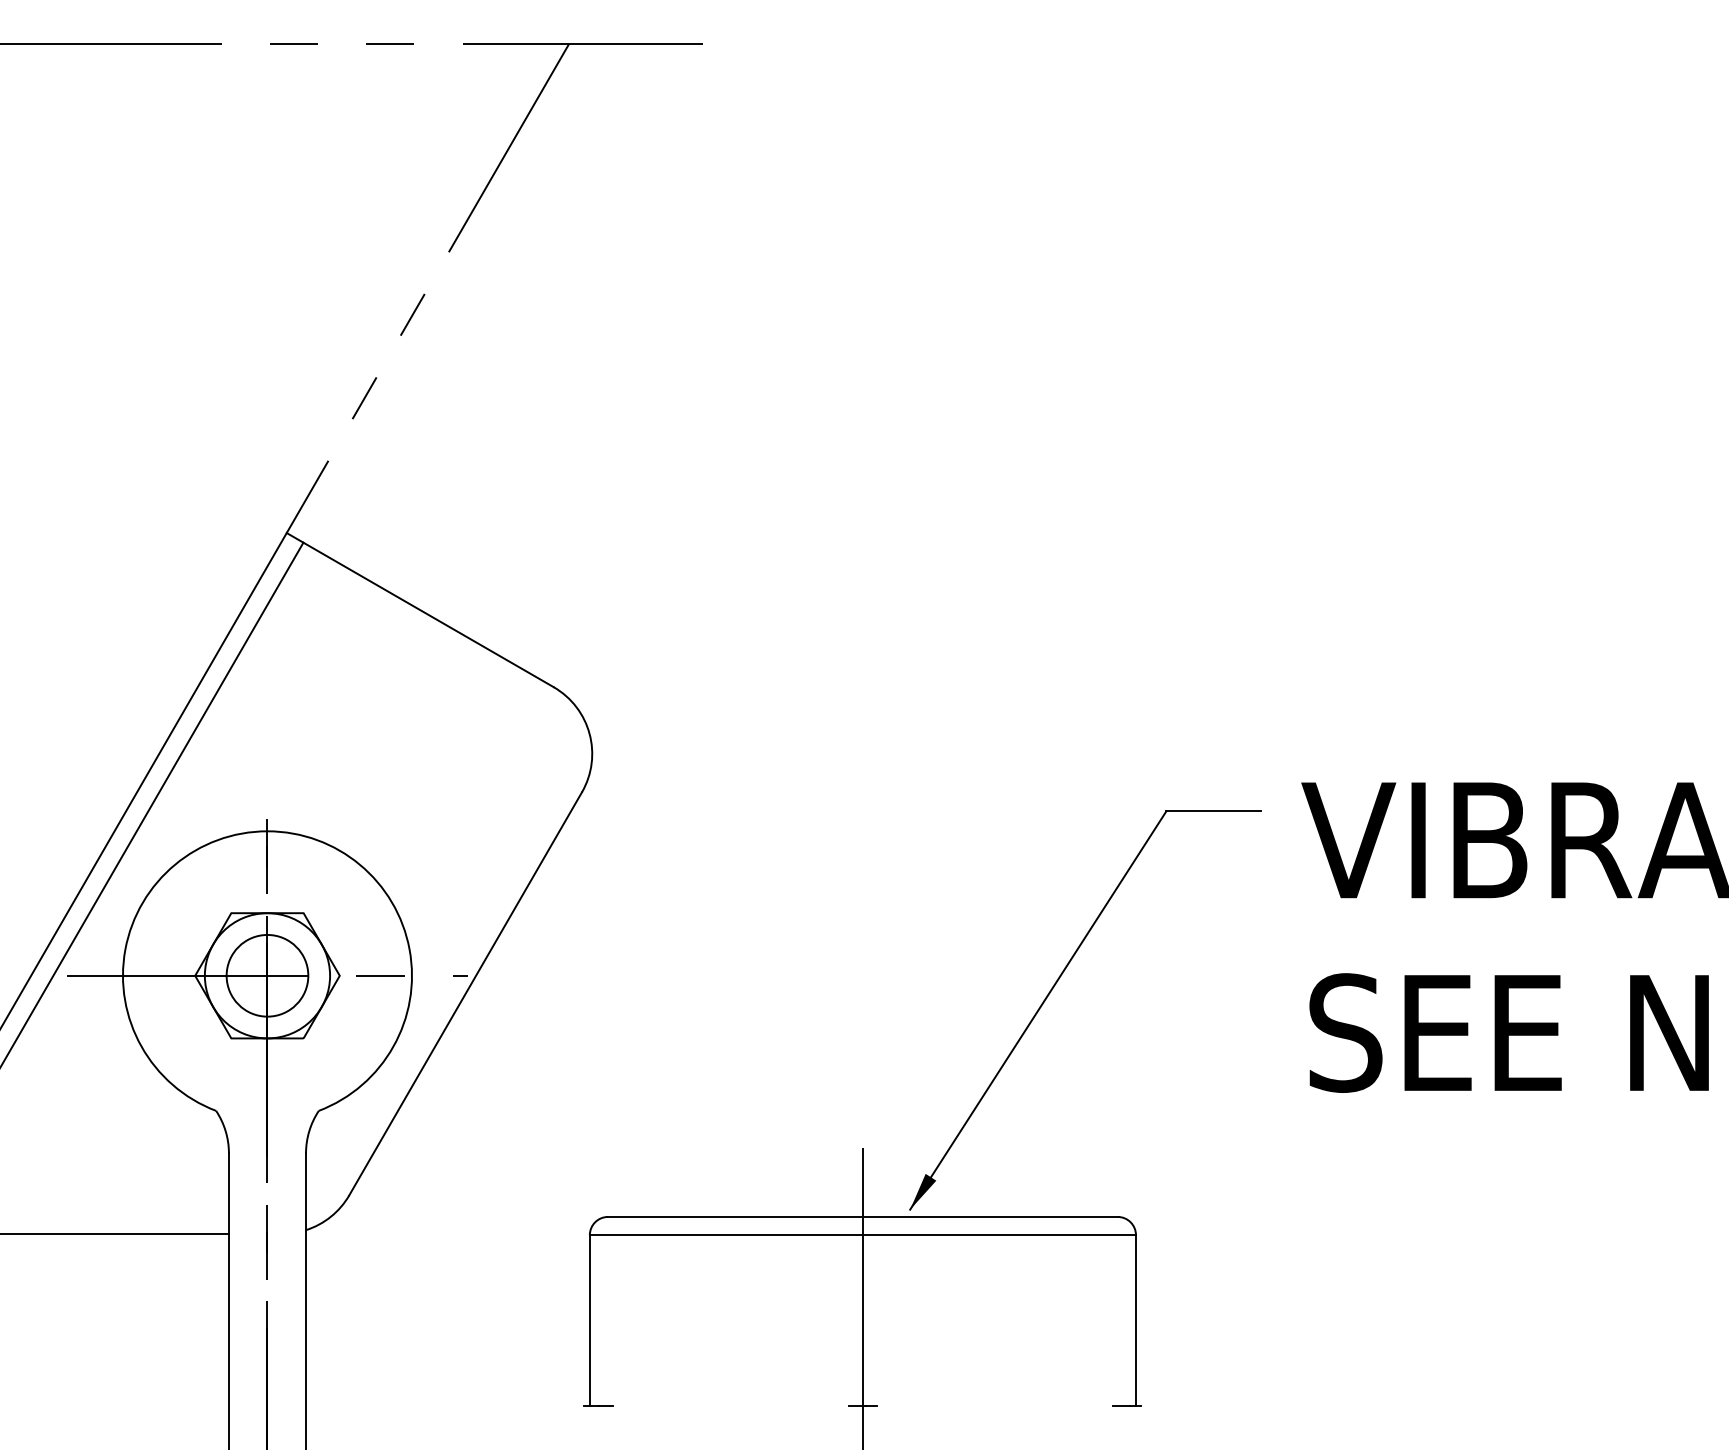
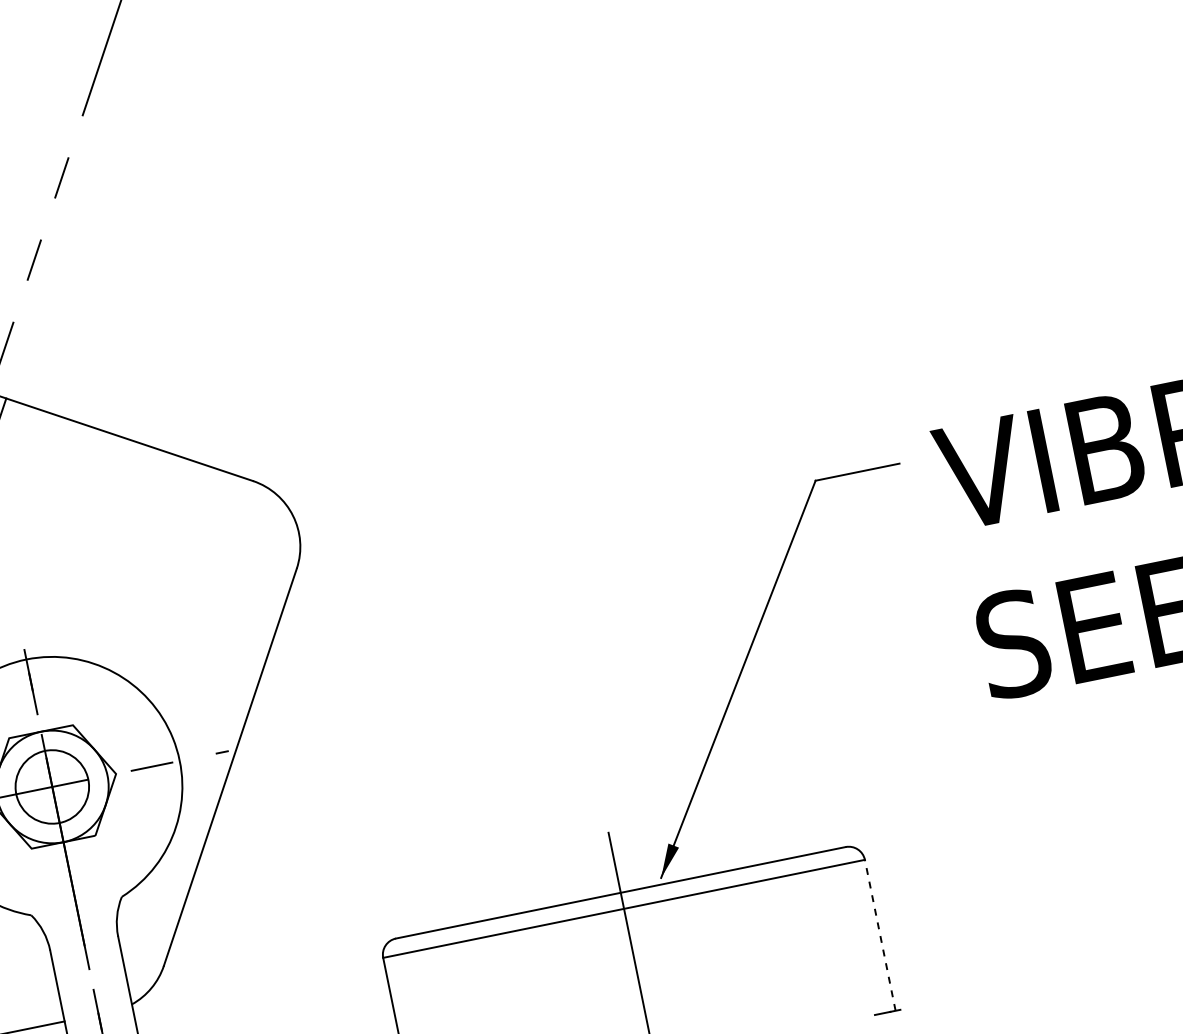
line: (1135, 1320) -> (879, 935), solid -> dashed

